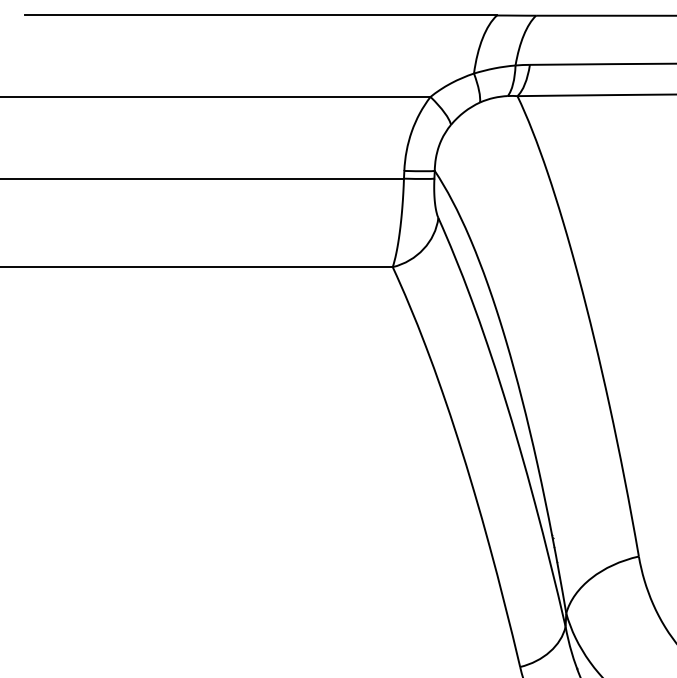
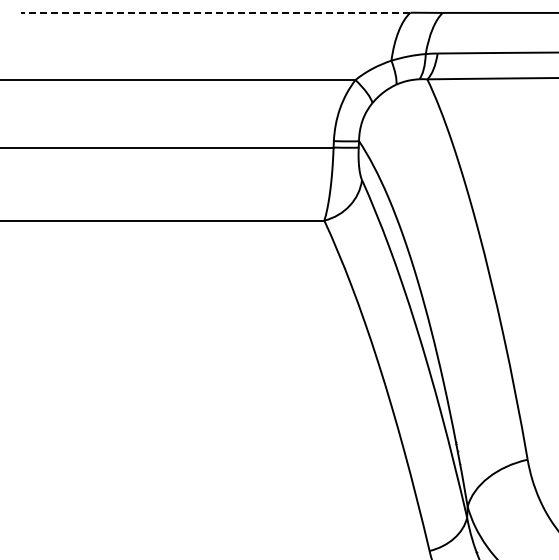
line: (261, 15) -> (215, 12), solid -> dashed

